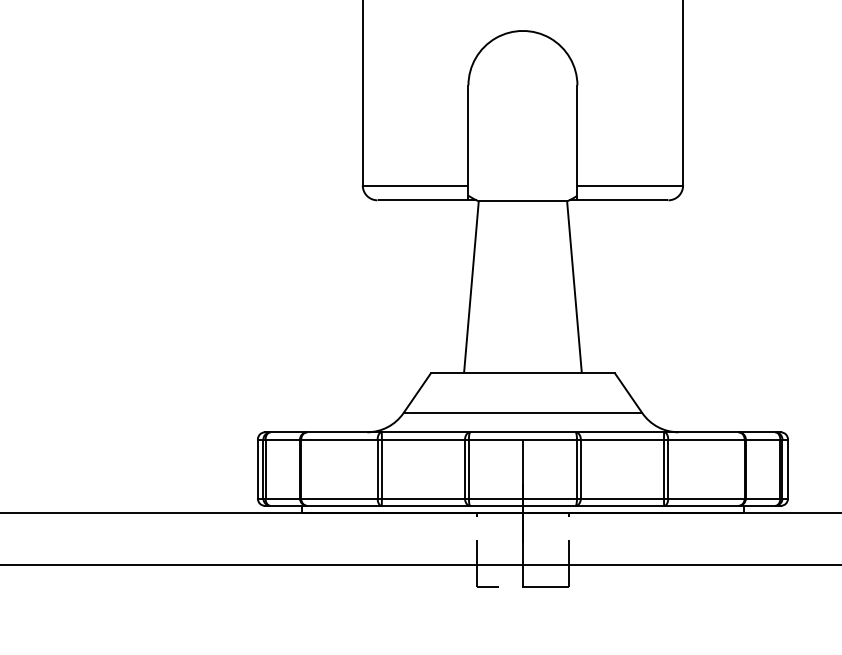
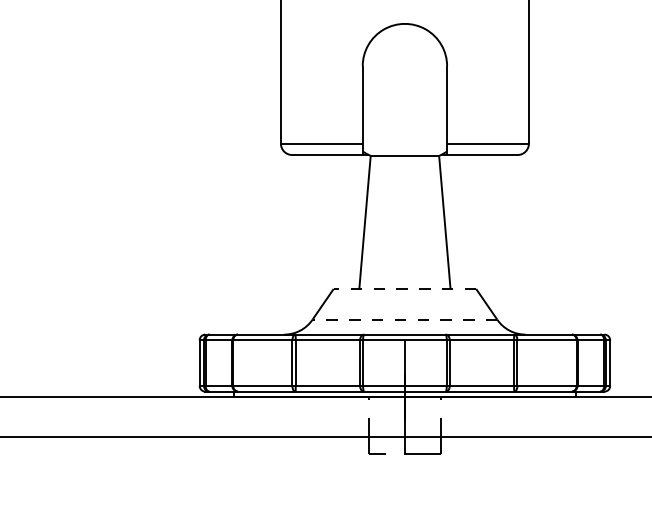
line: (522, 373) -> (404, 289), solid -> dashed
line: (522, 412) -> (404, 319), solid -> dashed

